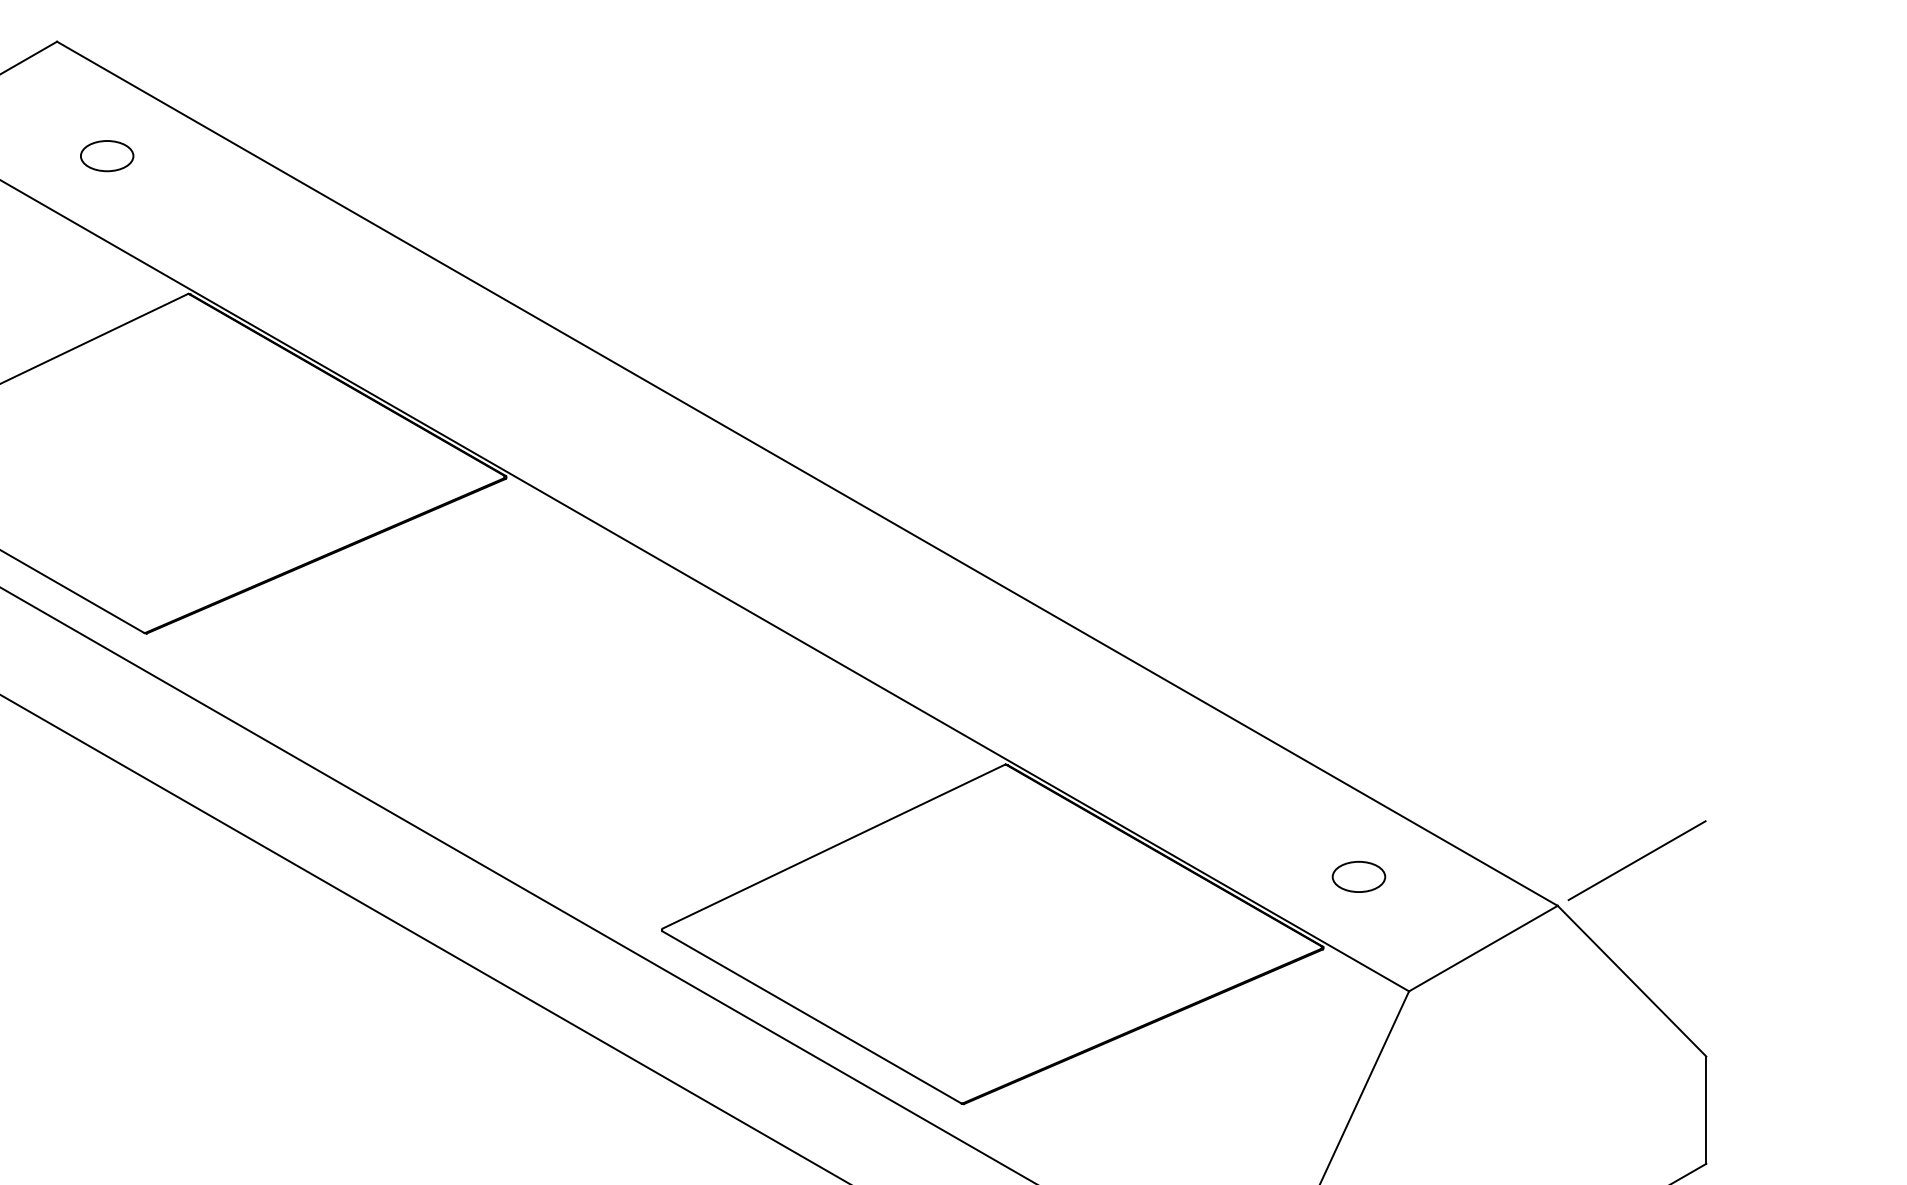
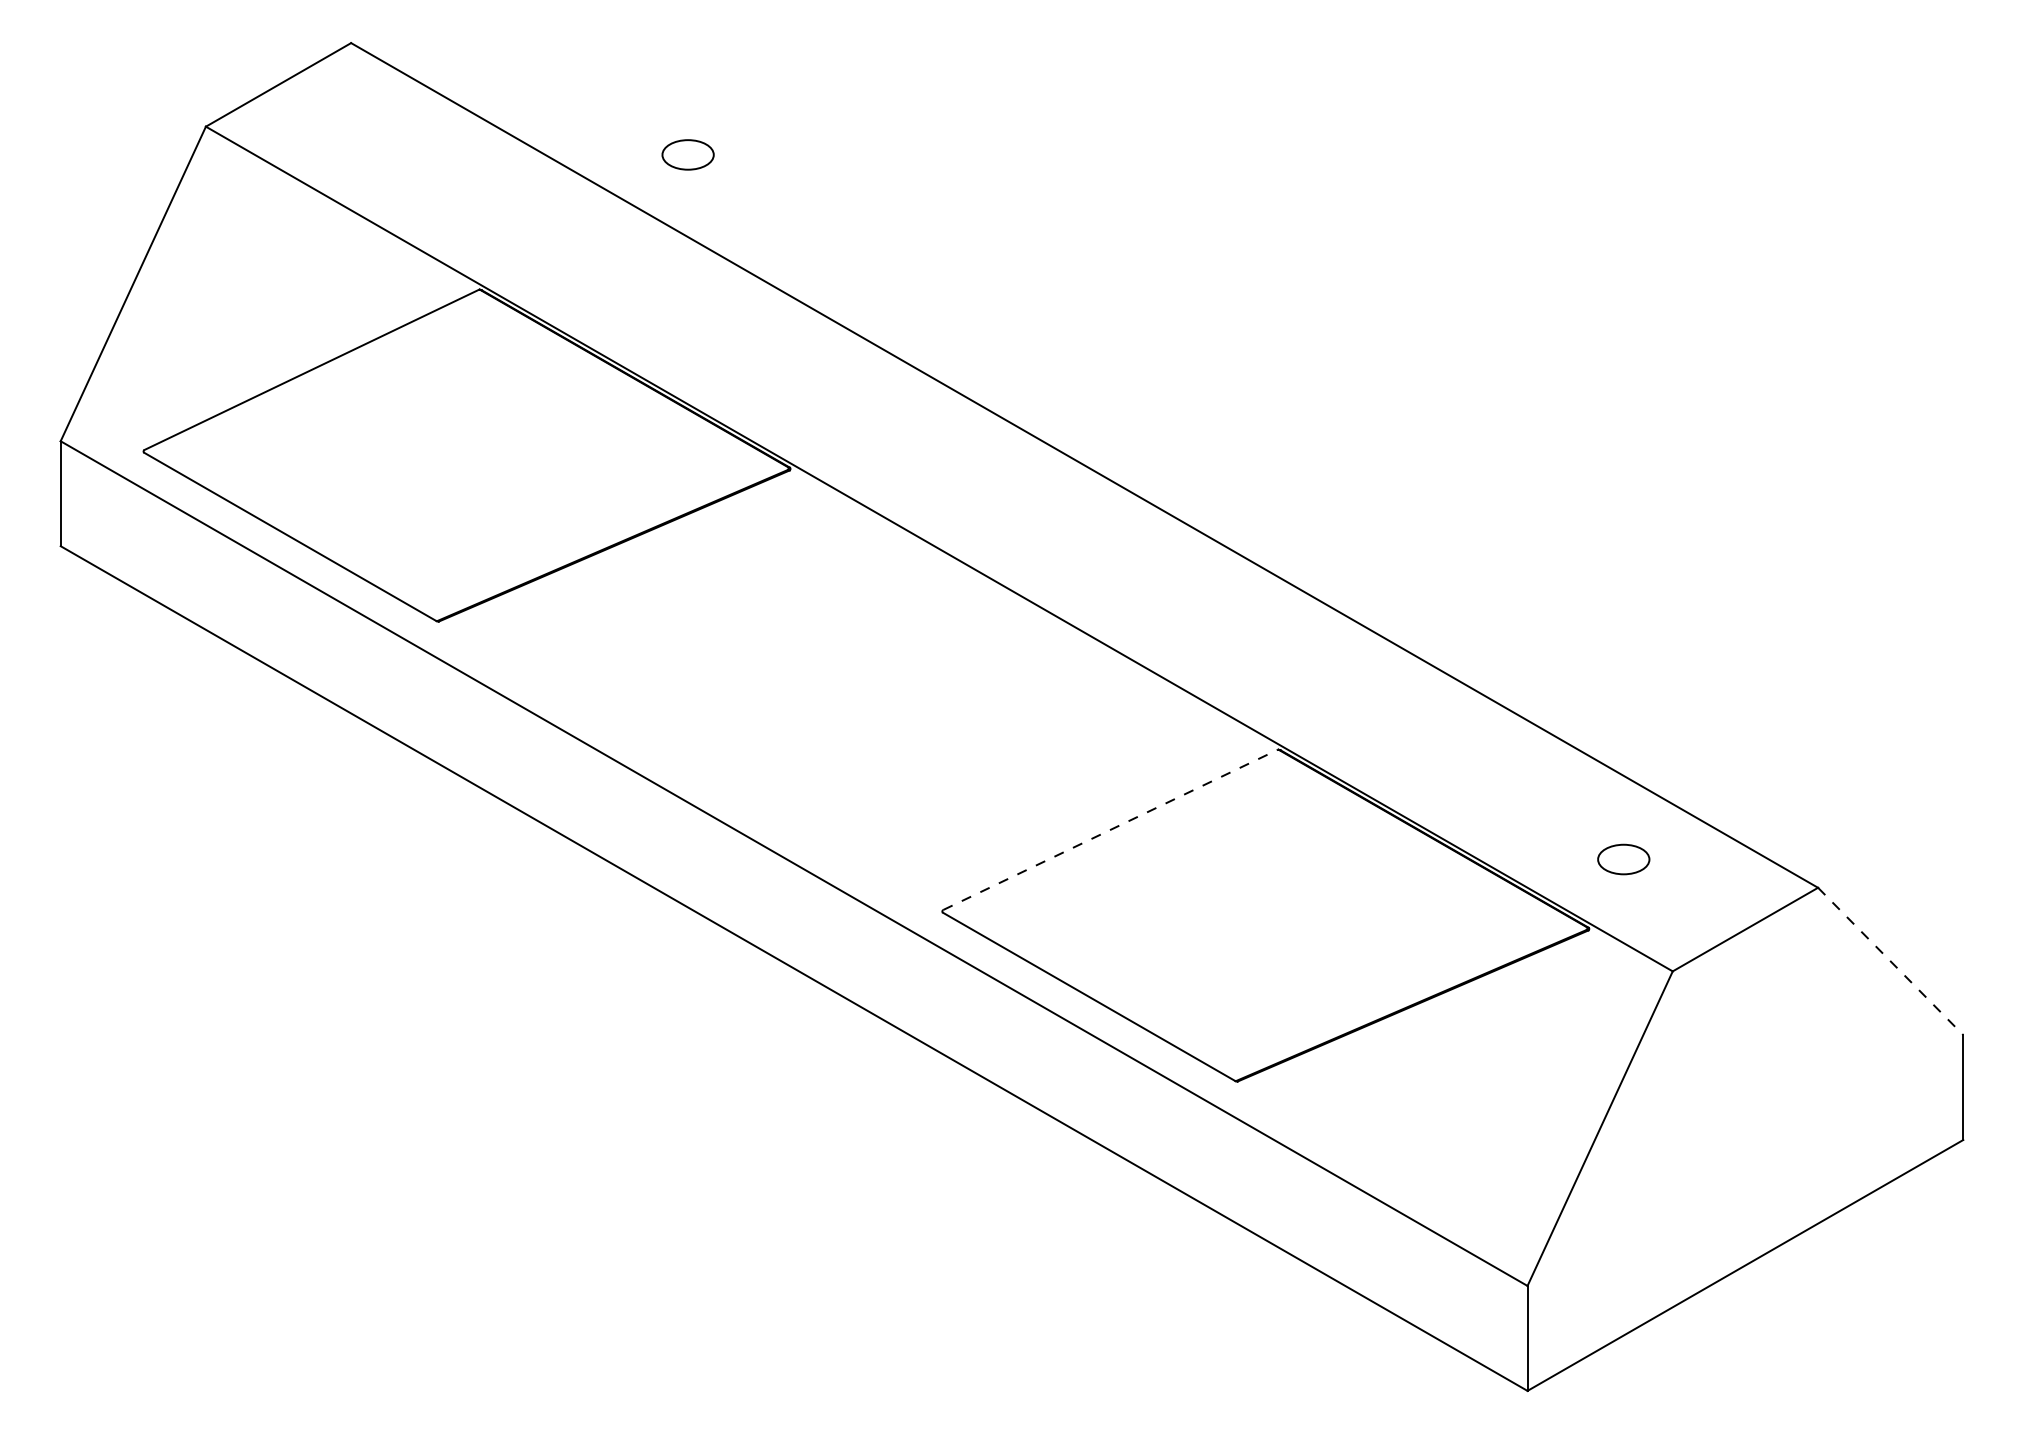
part: (106, 155) -> (687, 154), moved
line: (834, 846) -> (1111, 829), solid -> dashed
line: (1636, 860) -> (1895, 843), removed
line: (1632, 981) -> (1891, 961), solid -> dashed

